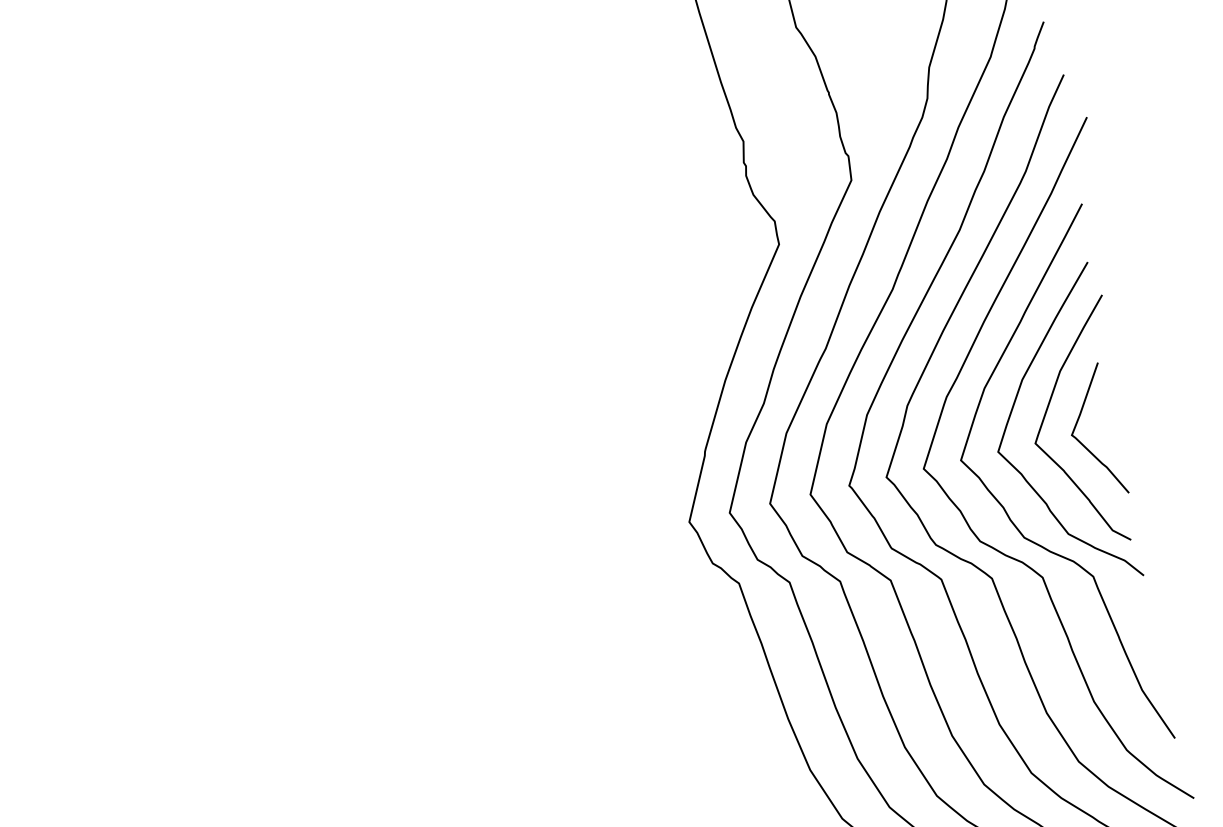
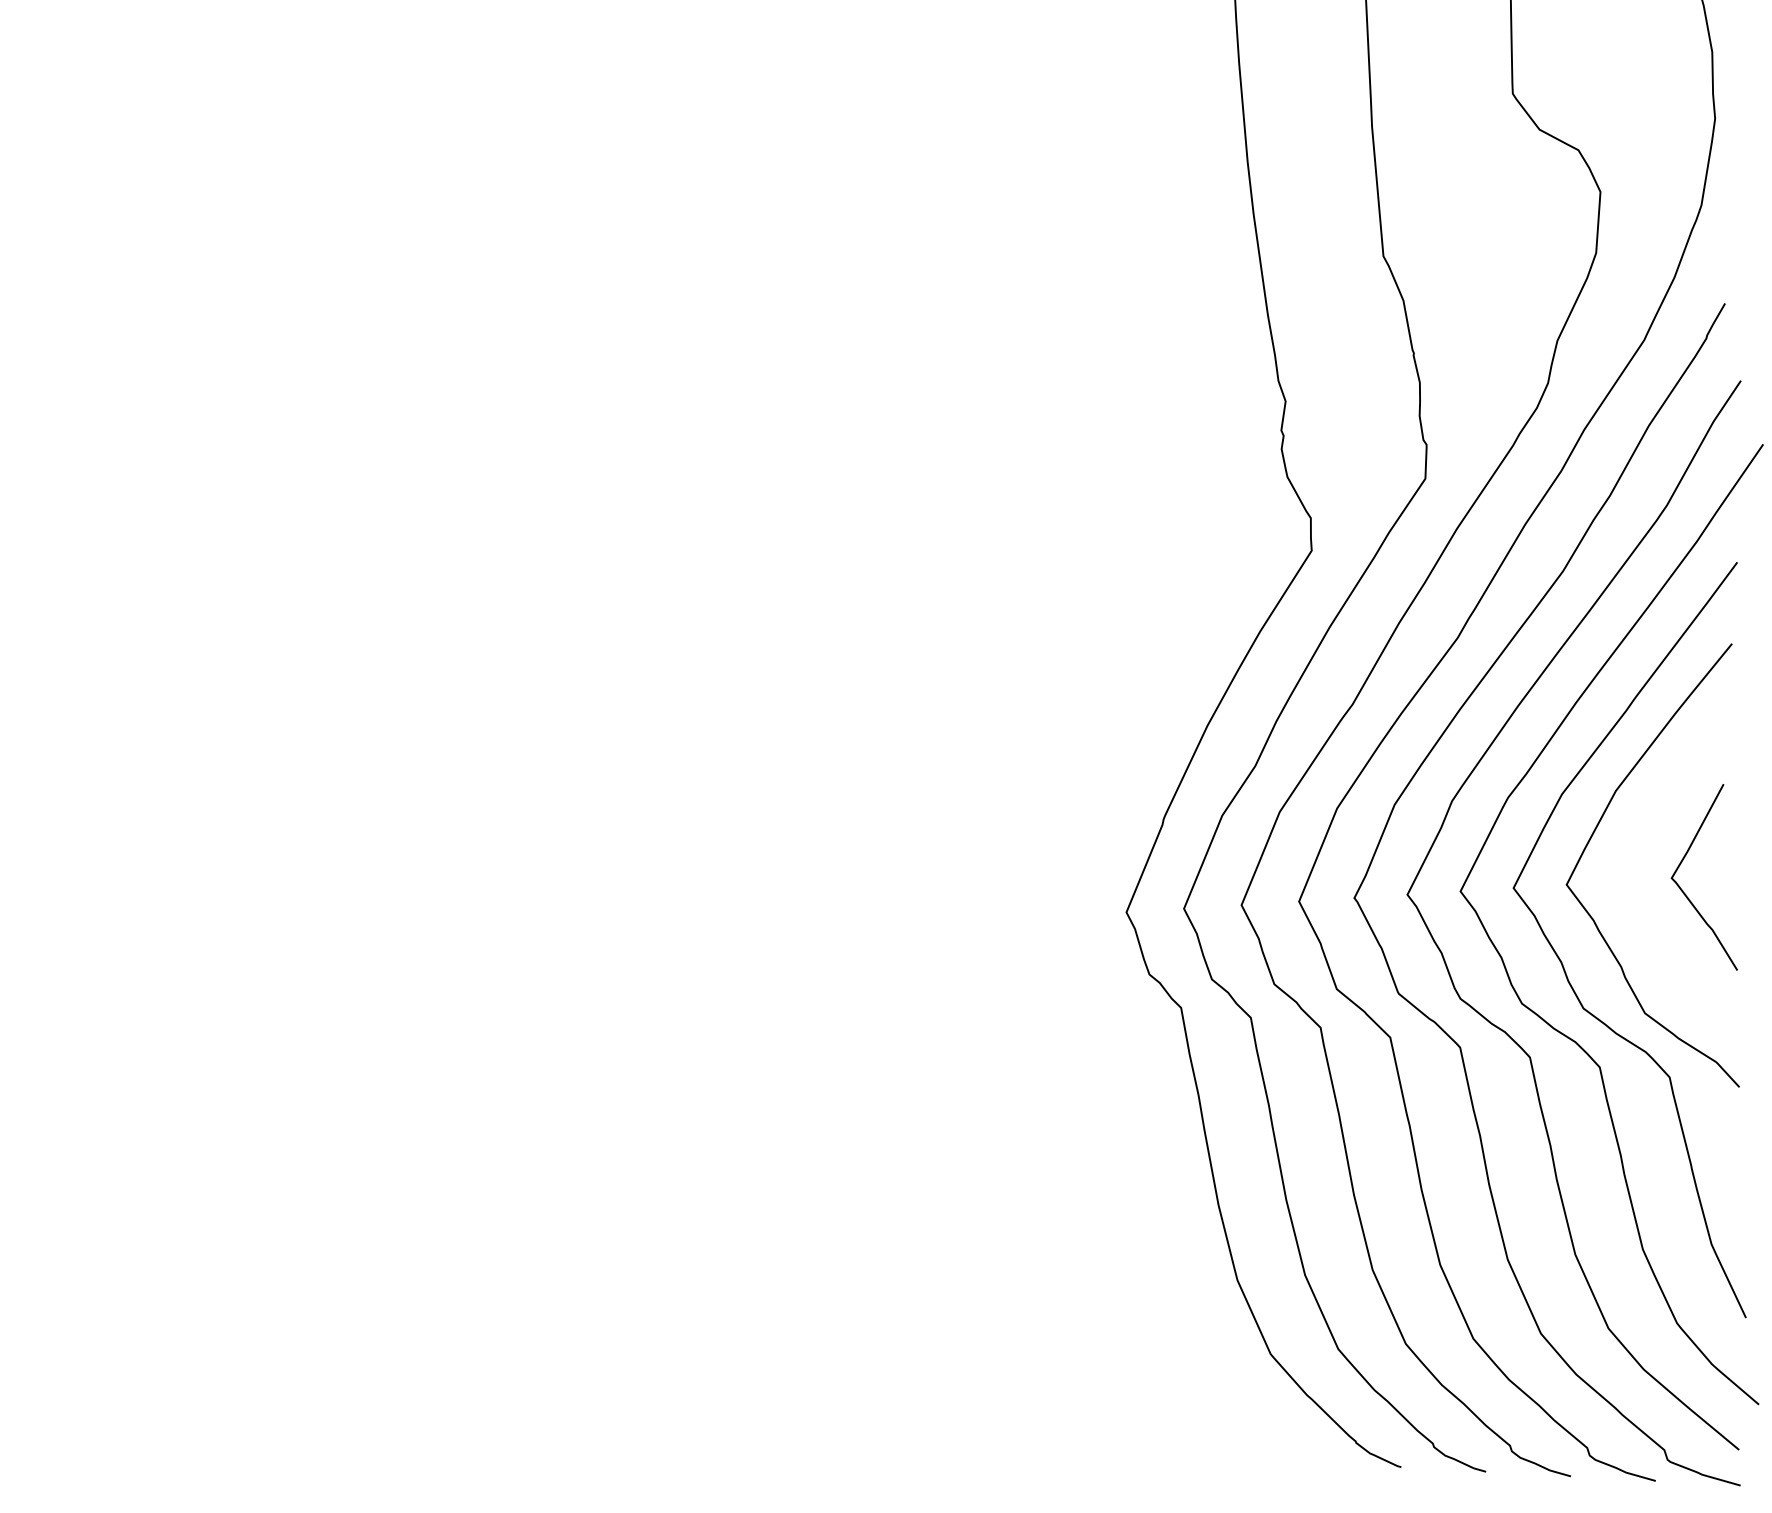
curve: (1046, 413) -> (1641, 842), removed

